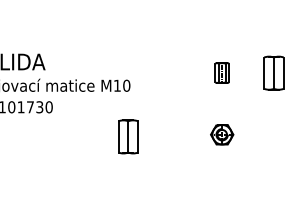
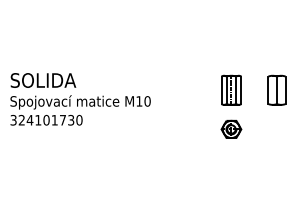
part: (222, 72) -> (231, 89), size x1.67
part: (222, 133) -> (231, 128), moved
part: (127, 135) -> (148, 145), removed

